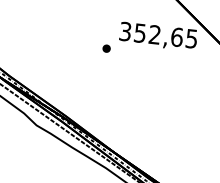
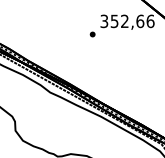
text: (191, 39) -> (150, 21), 352,65 -> 352,66

